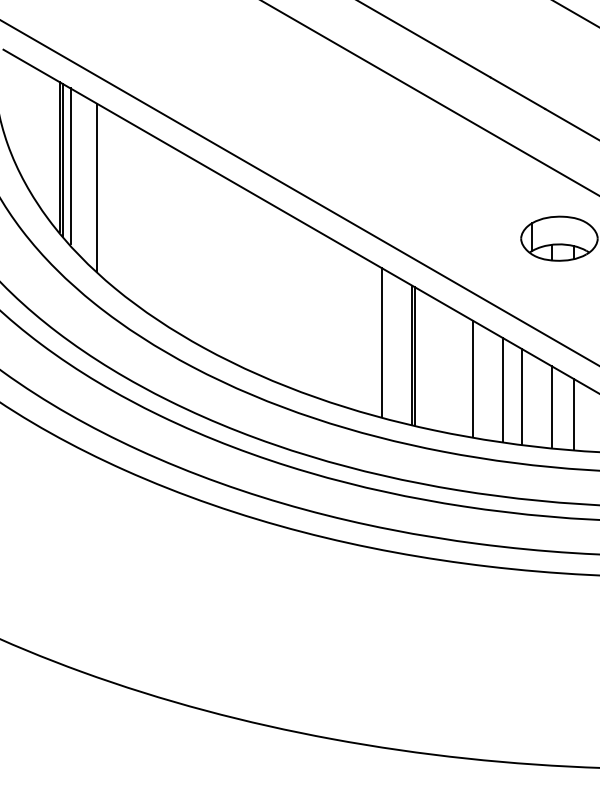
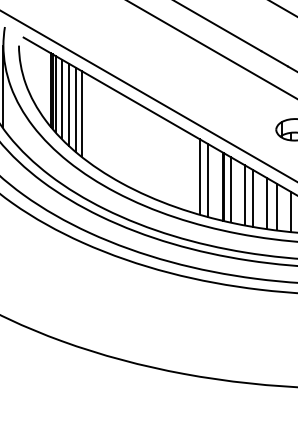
line: (83, 174) -> (62, 98), added
line: (111, 197) -> (76, 109), added
line: (124, 205) -> (82, 113), added
line: (363, 334) -> (199, 176), added
line: (427, 361) -> (230, 189), added
line: (458, 373) -> (245, 195), added

